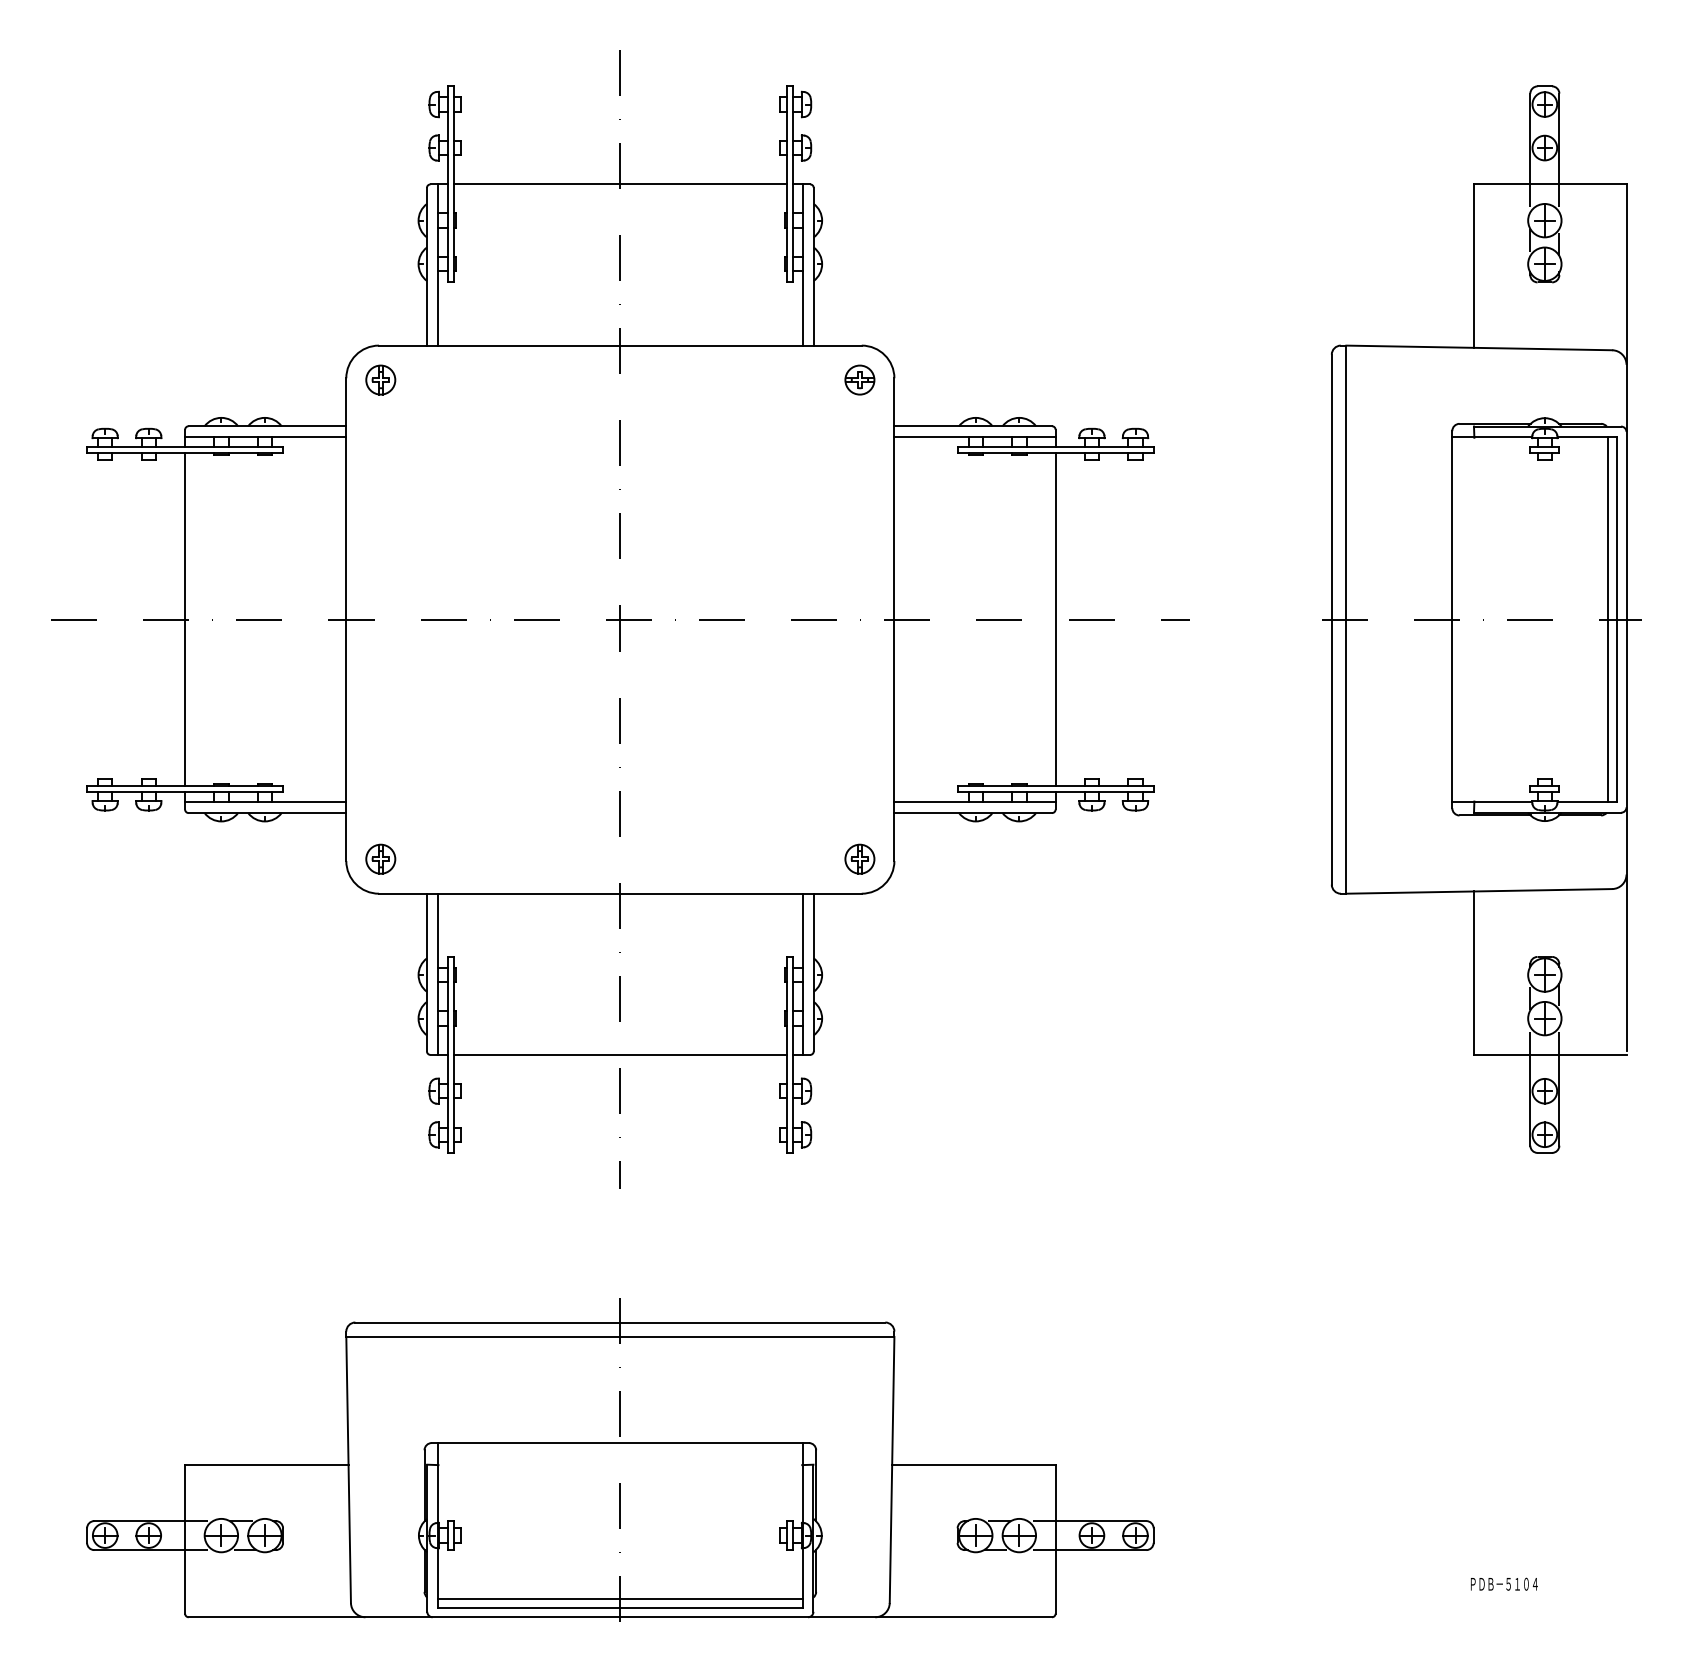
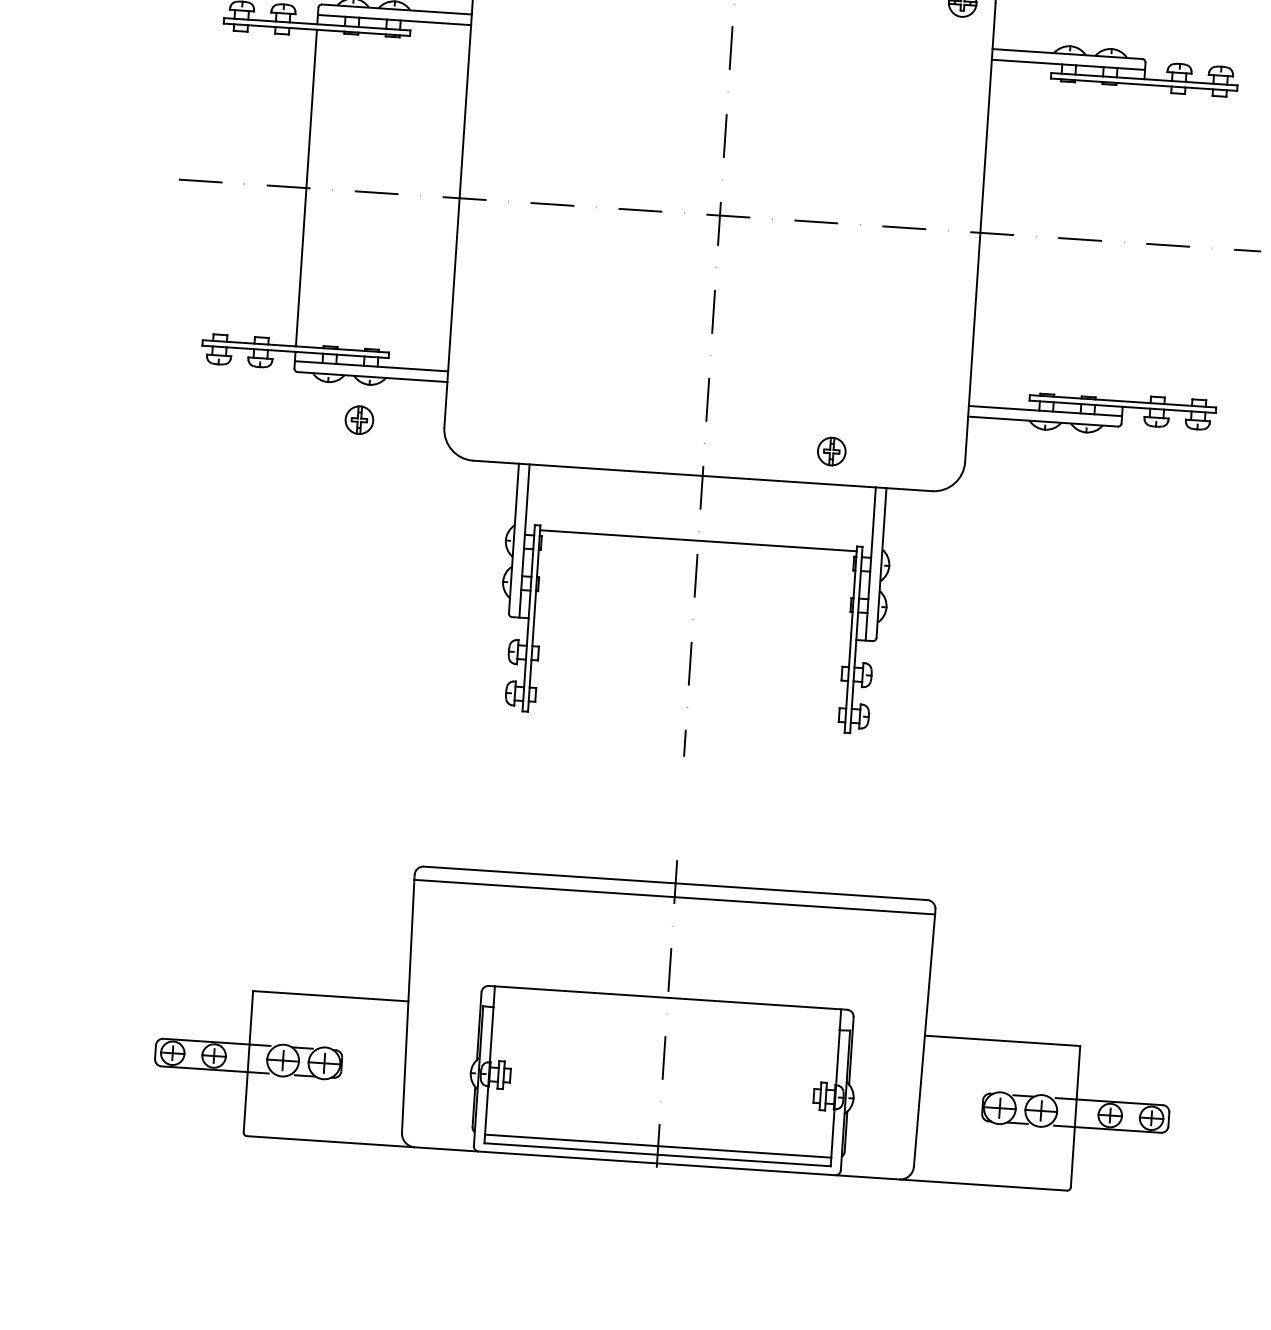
line: (1055, 619) -> (1133, 242), removed
part: (380, 858) -> (359, 419), moved
part: (859, 858) -> (831, 450), moved
line: (619, 1054) -> (697, 540), moved

